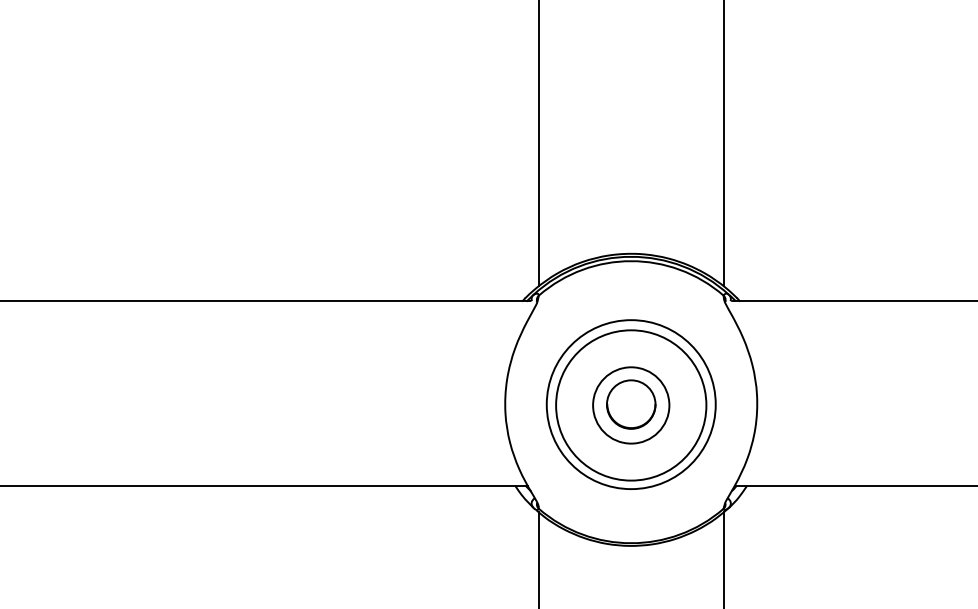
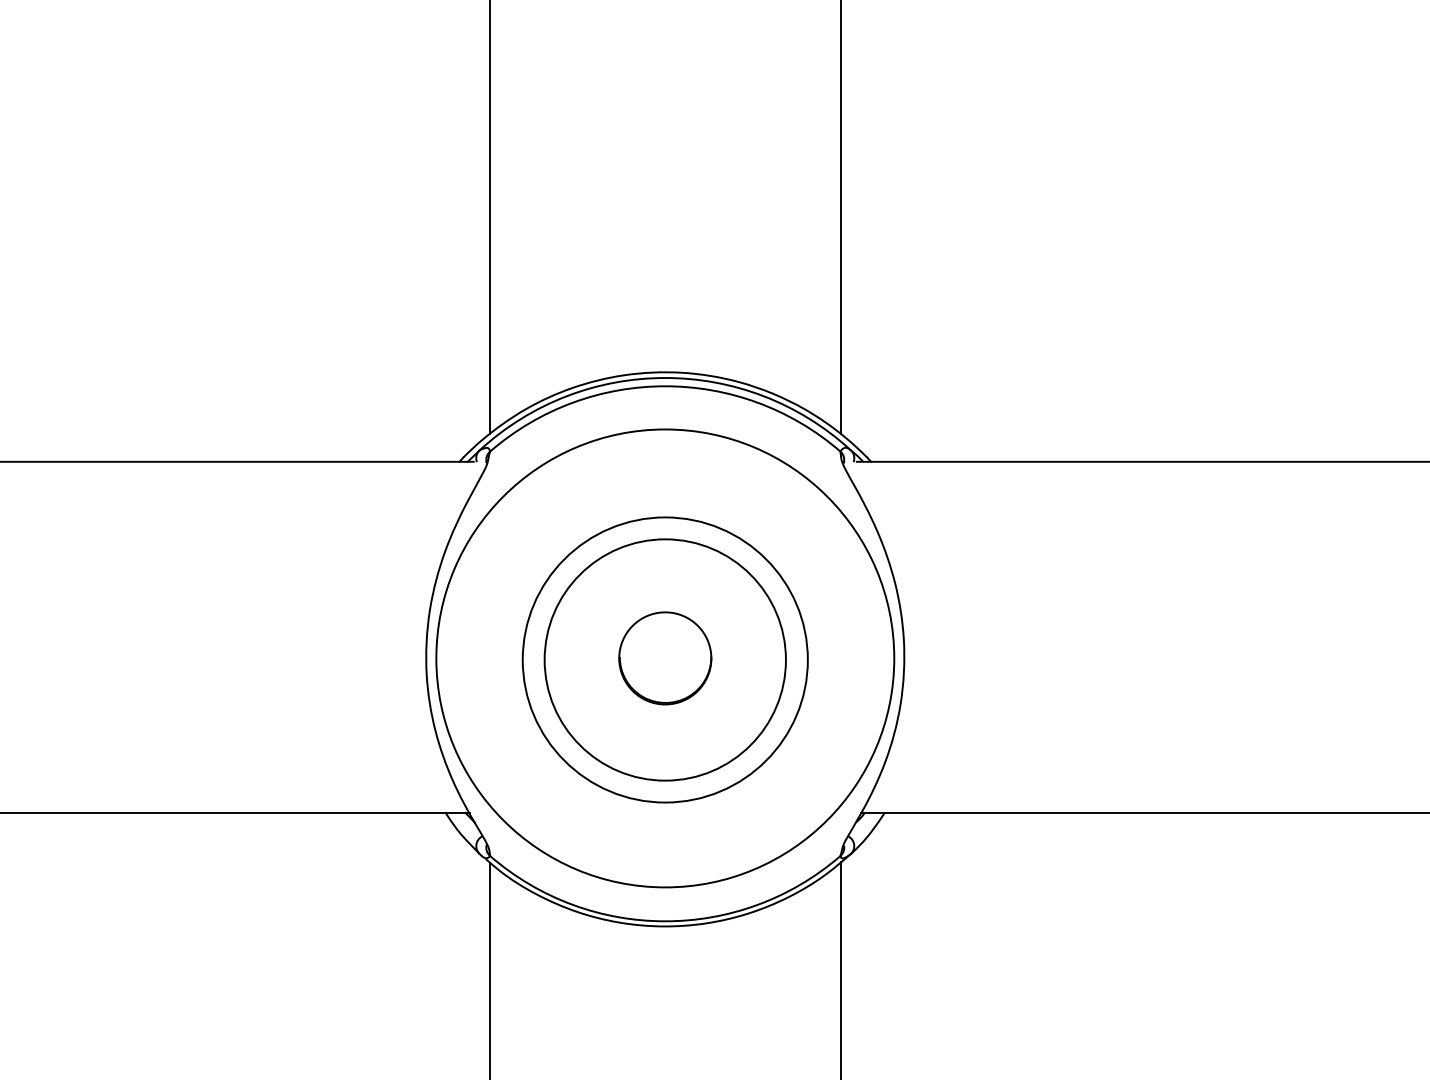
circle: (630, 404) -> (663, 658), size x1.43
circle: (630, 405) -> (663, 660), size x1.67

